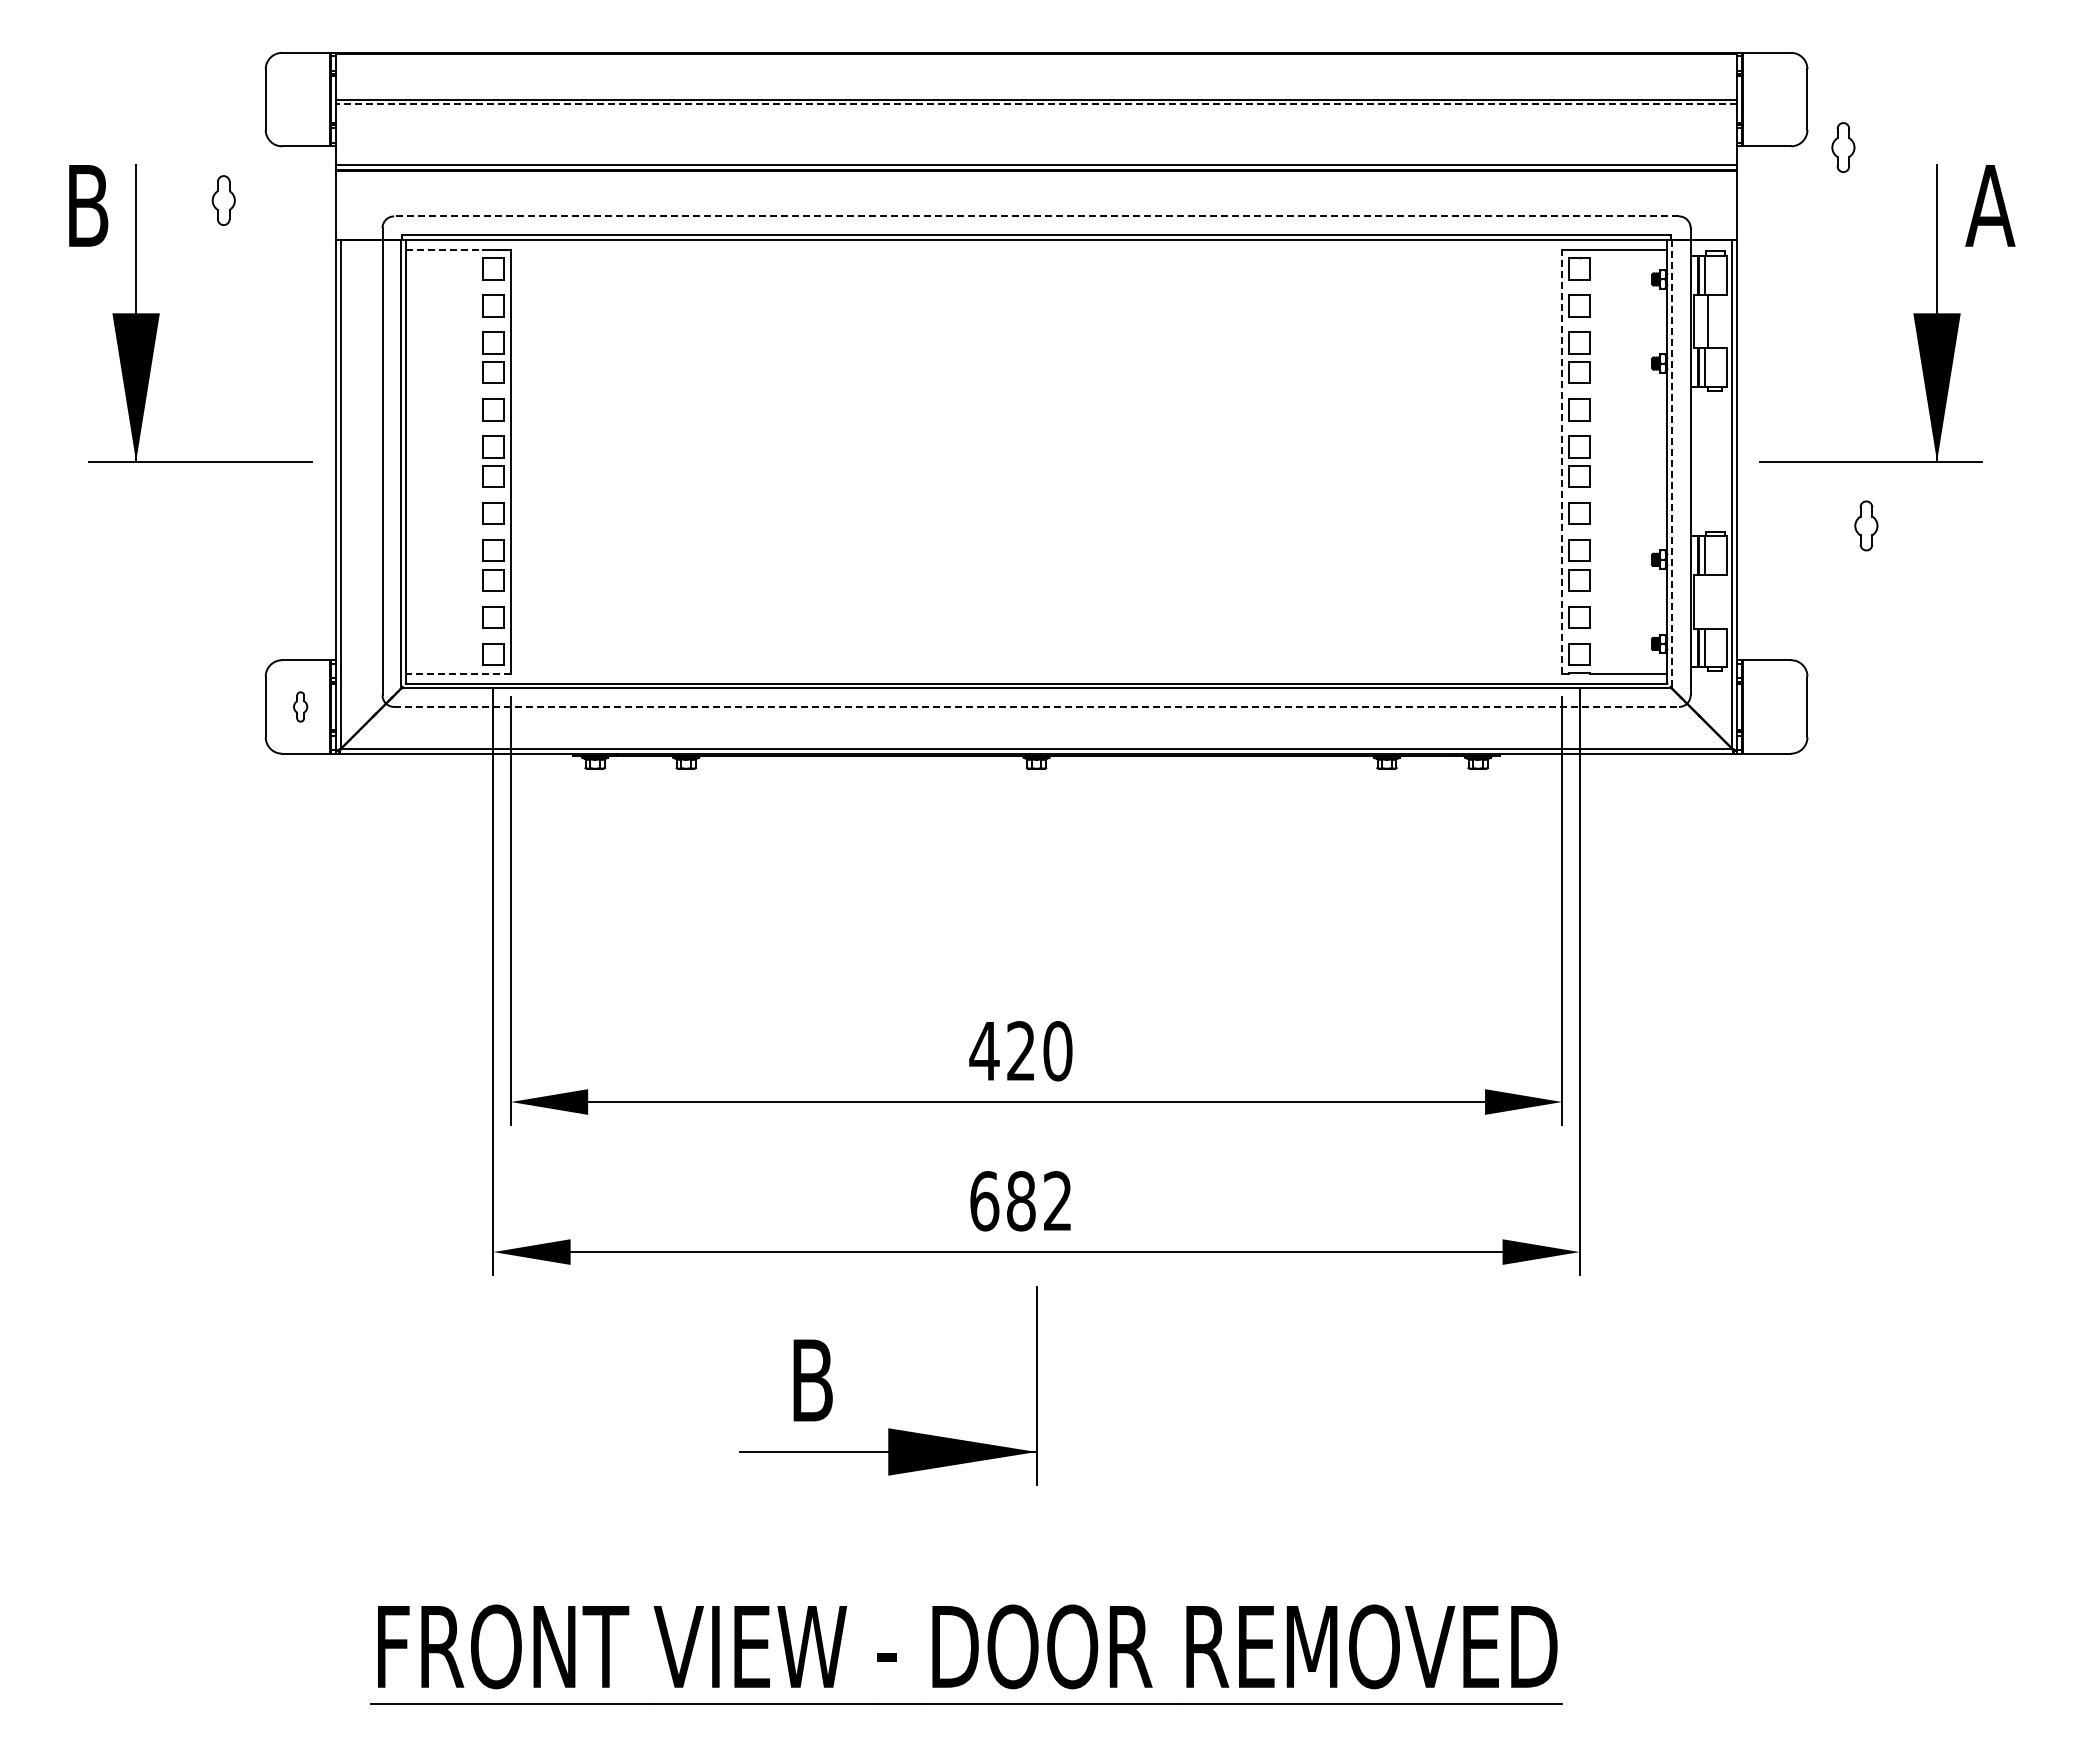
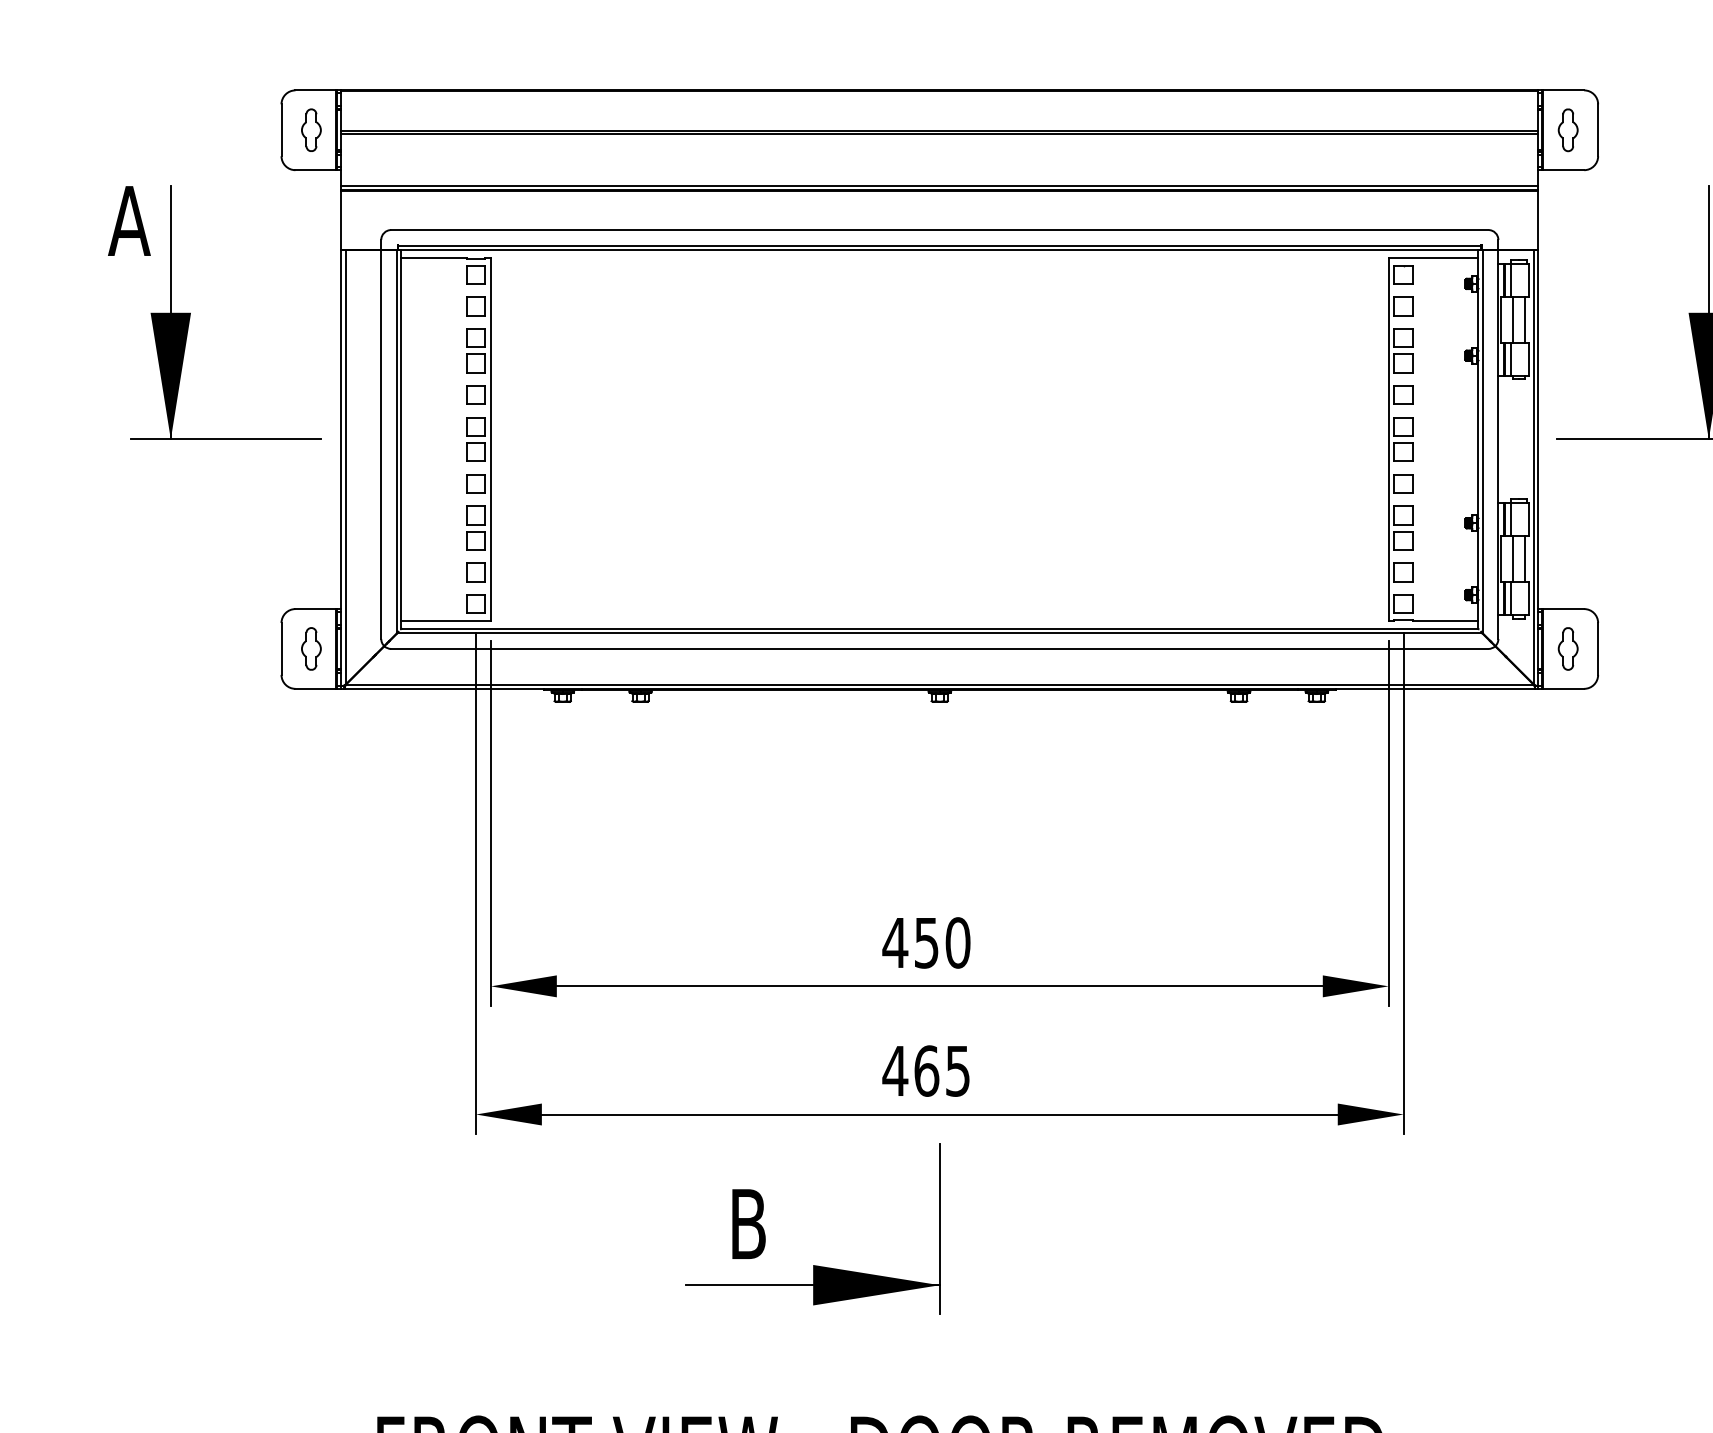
line: (1036, 104) -> (939, 134), dashed -> solid
part: (1843, 147) -> (1568, 130), moved
part: (223, 200) -> (311, 130), moved
text: (87, 205) -> (129, 220), B -> A
line: (1036, 216) -> (939, 230), dashed -> solid
line: (444, 249) -> (434, 258), dashed -> solid
line: (1722, 321) -> (1525, 319), added
line: (1562, 461) -> (1388, 439), dashed -> solid
line: (1672, 464) -> (1482, 441), dashed -> solid
part: (1866, 525) -> (1568, 648), moved
line: (1708, 601) -> (1513, 558), added
line: (1722, 601) -> (1525, 558), added
line: (458, 673) -> (446, 620), dashed -> solid
part: (300, 706) -> (311, 648), size x1.67
line: (1037, 706) -> (940, 648), dashed -> solid
text: (1020, 1051) -> (926, 943), 420 -> 450
text: (1020, 1201) -> (926, 1071), 682 -> 465

